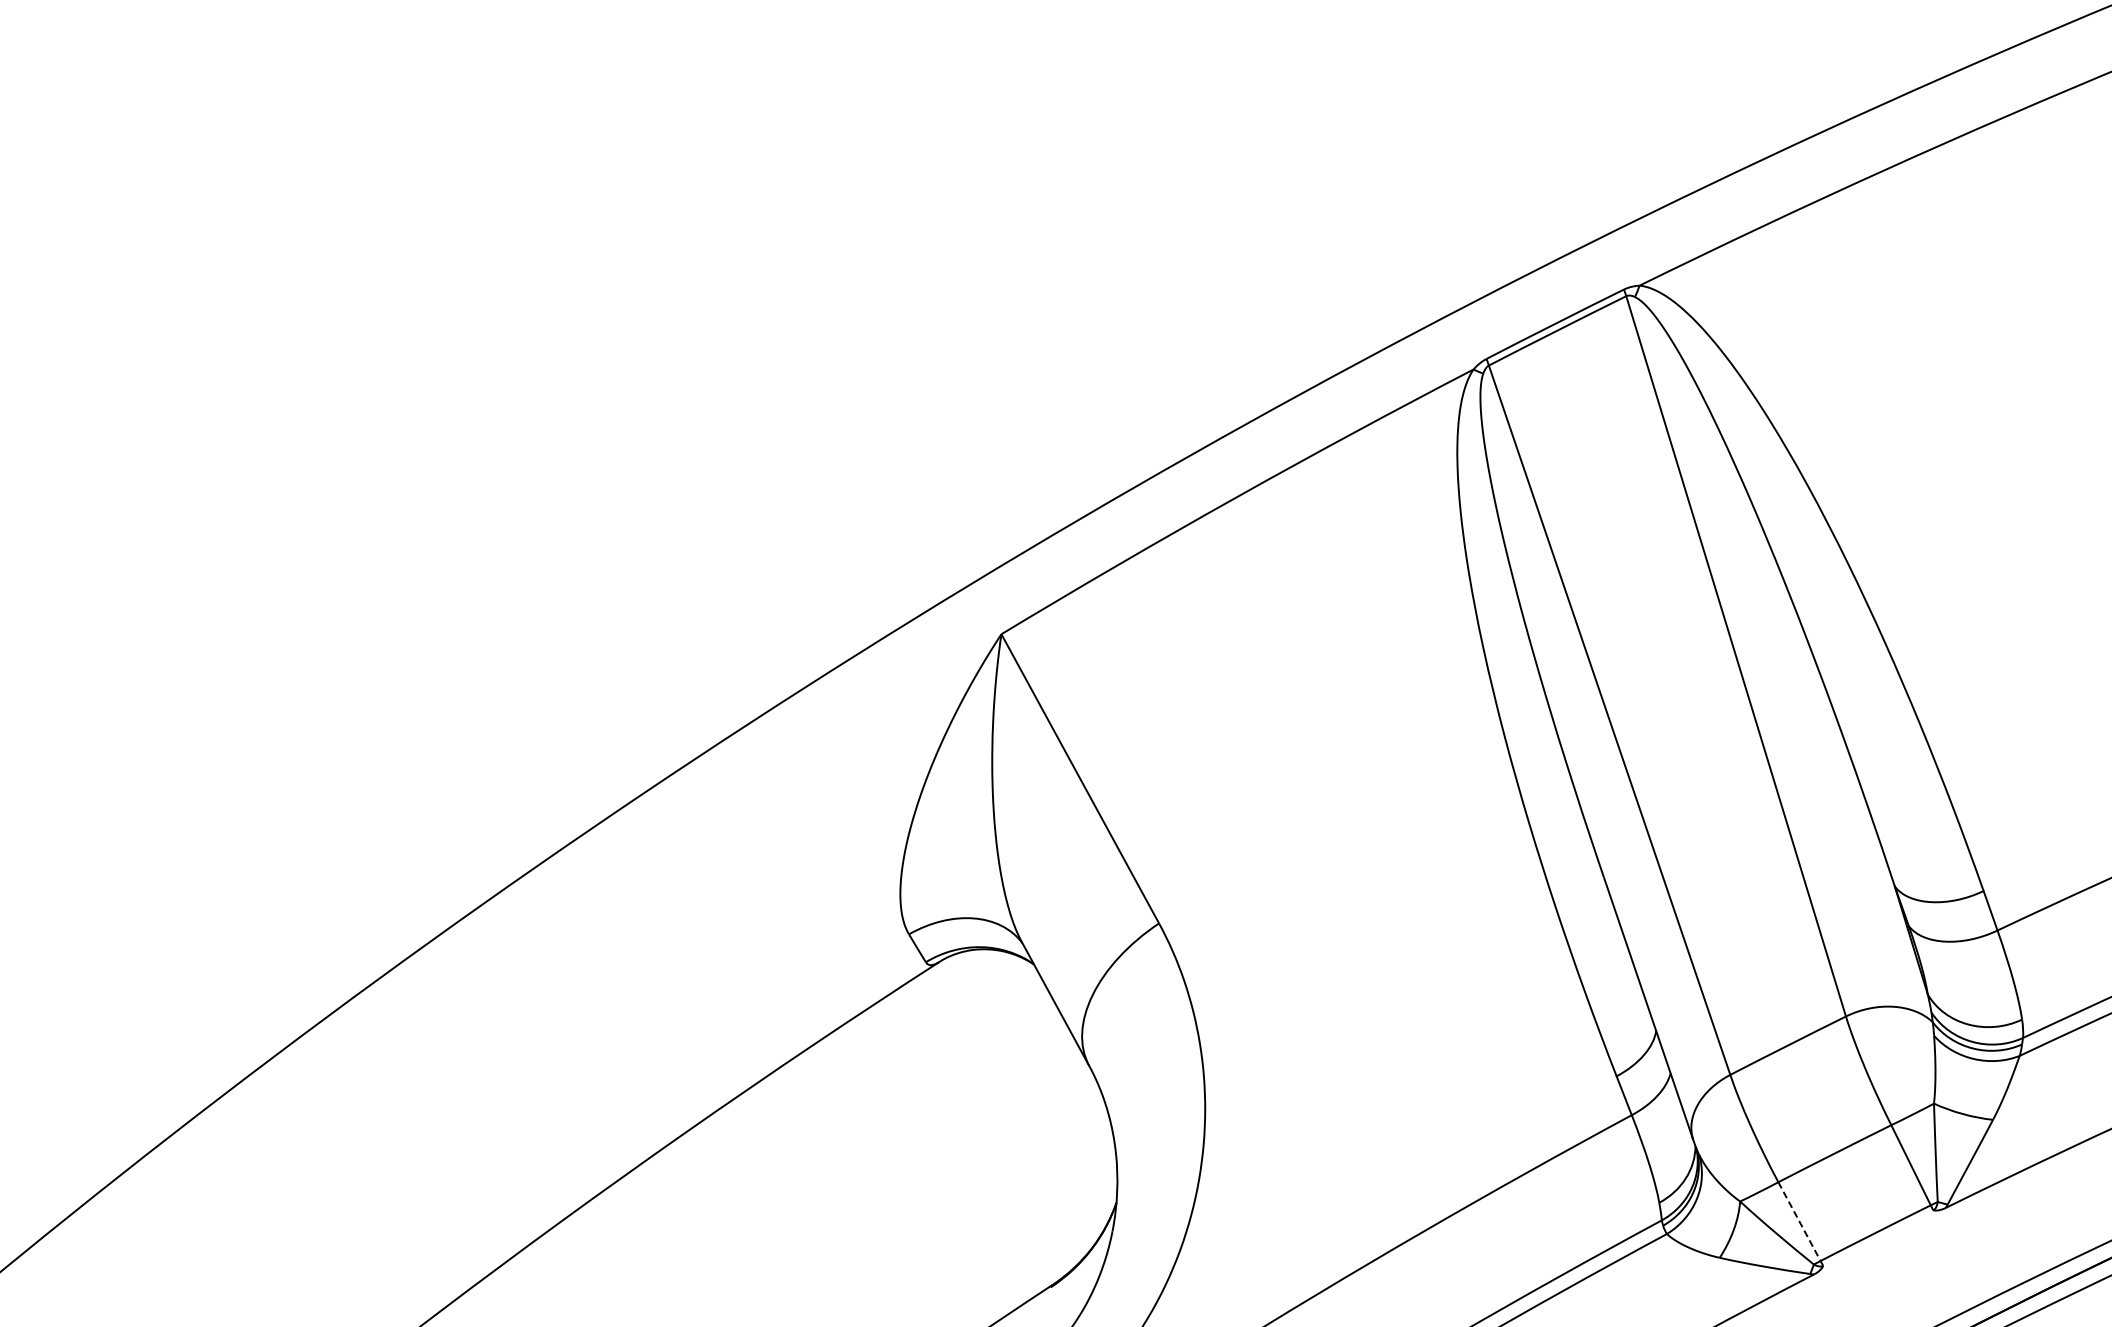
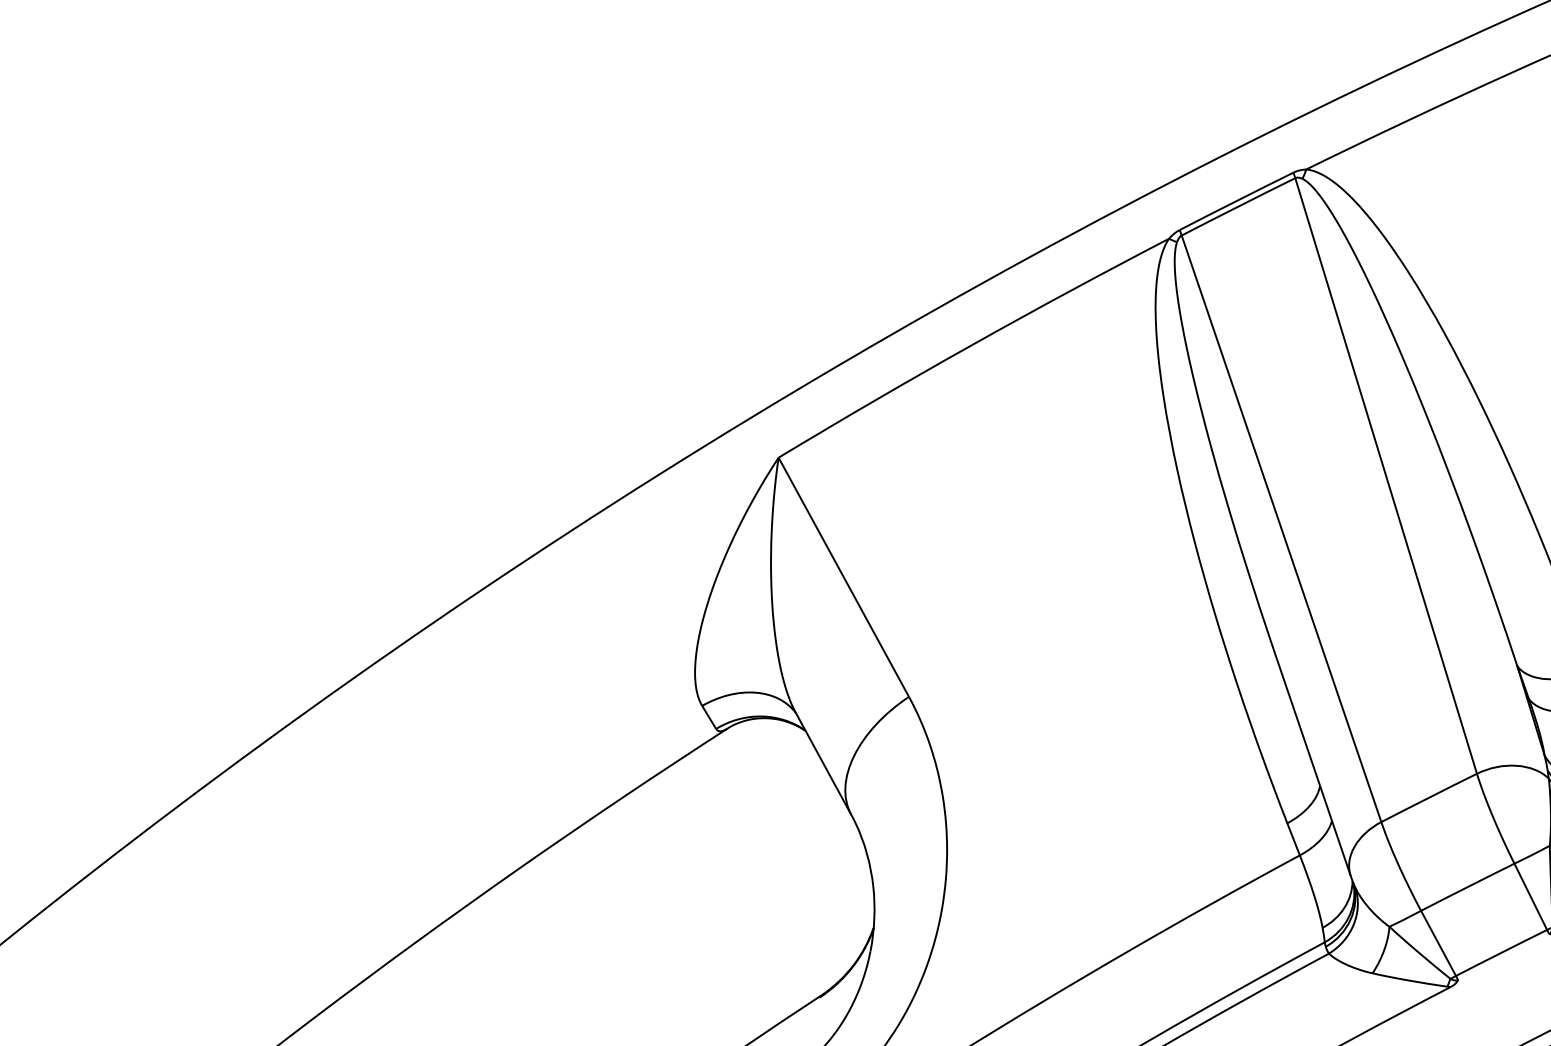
line: (1799, 1221) -> (1438, 943), dashed -> solid

